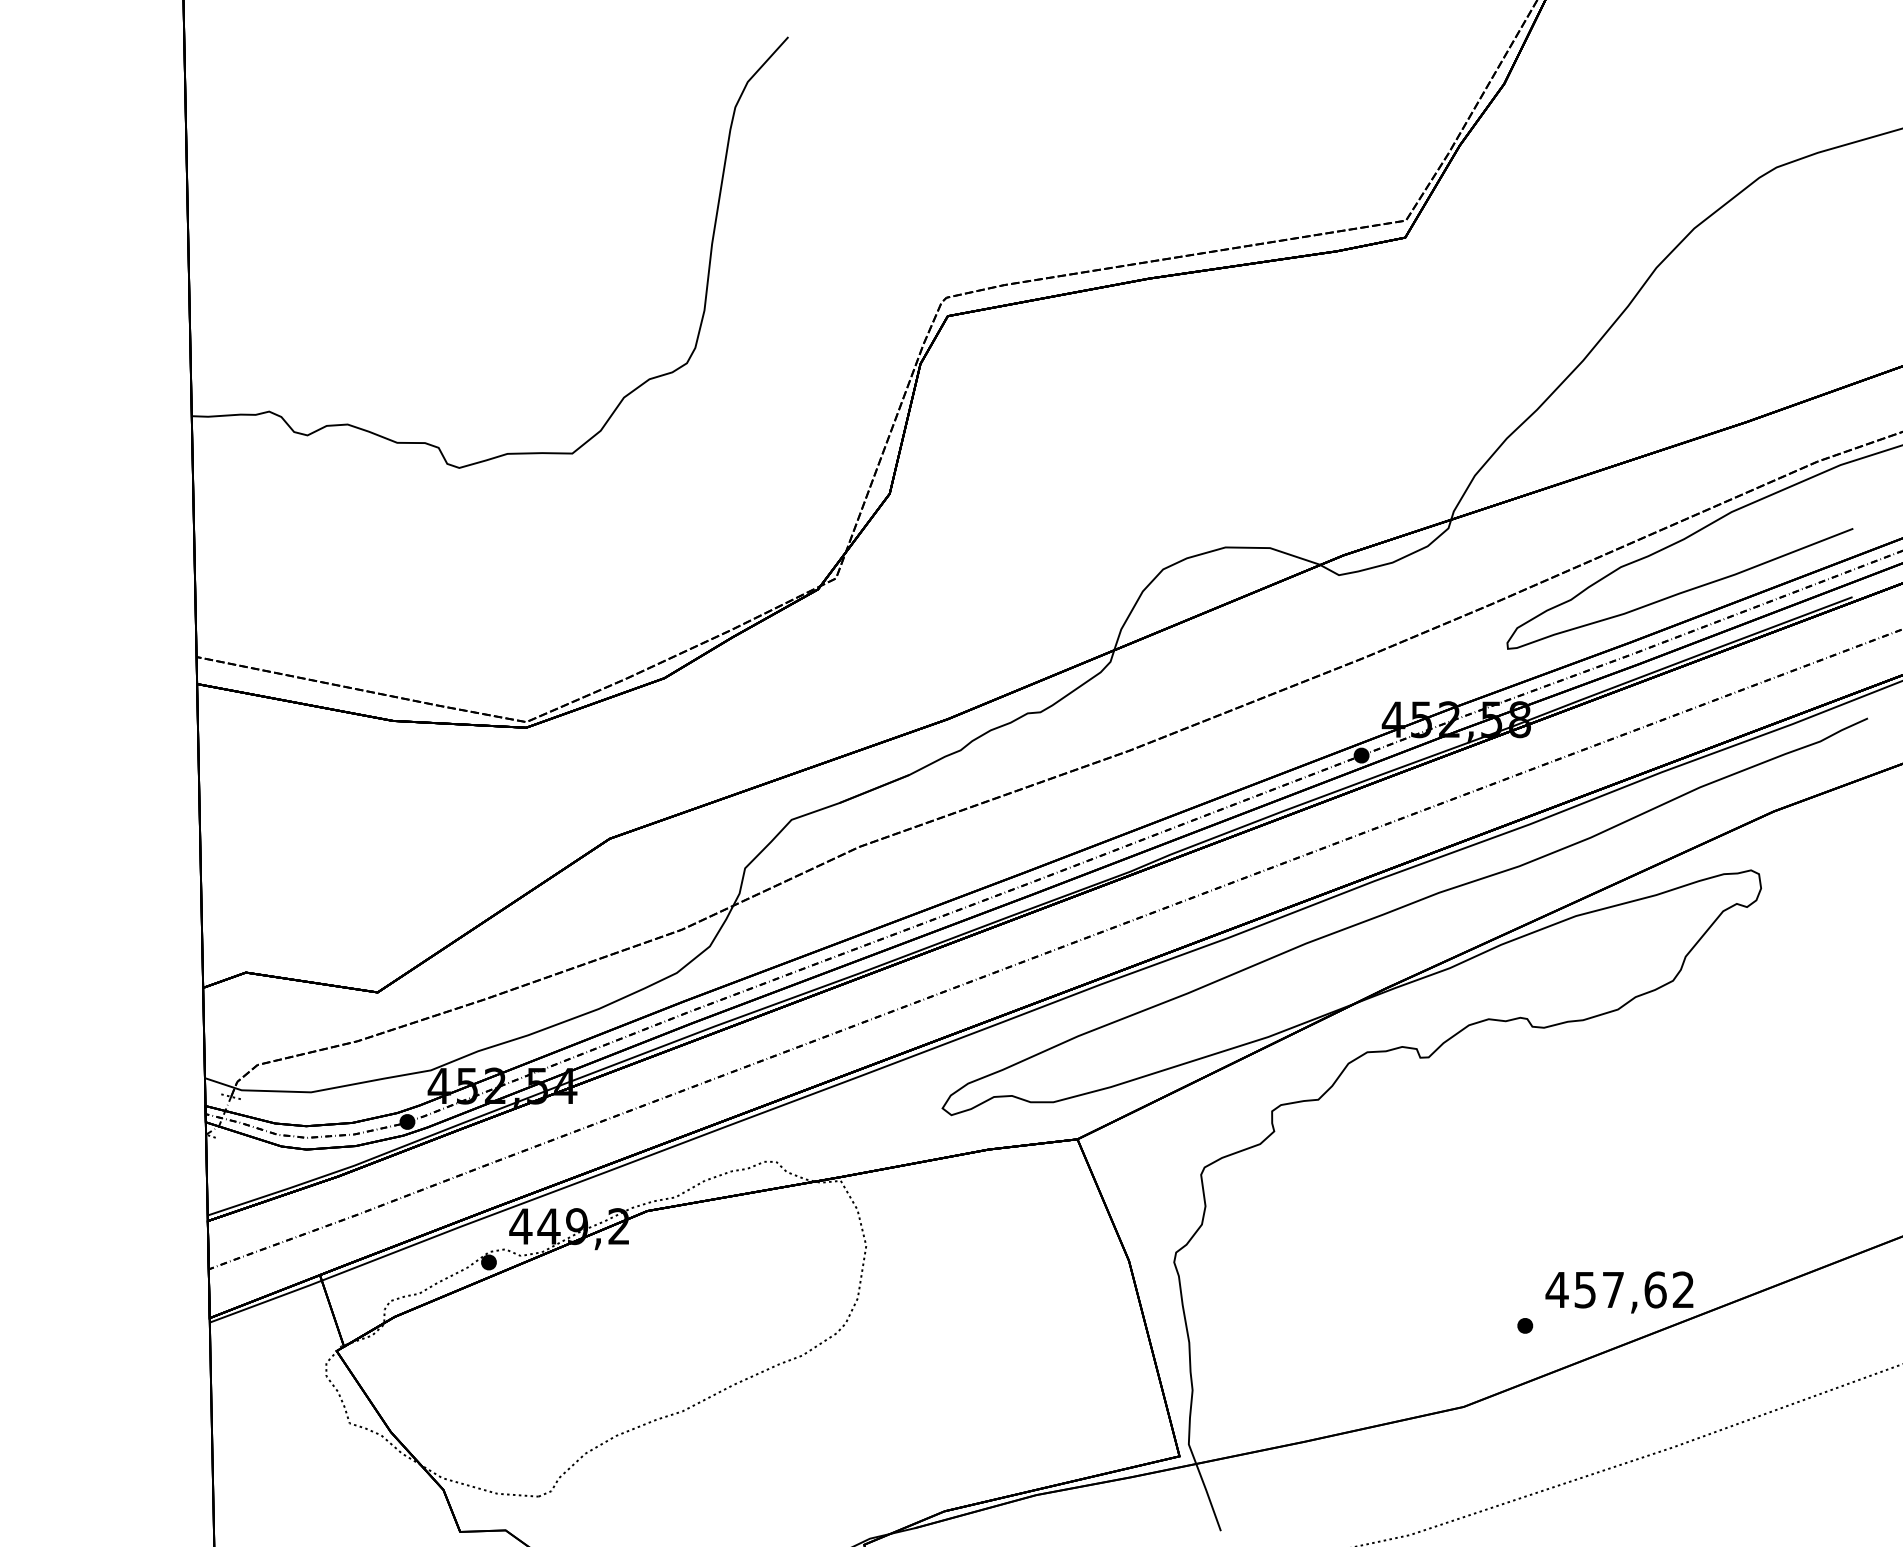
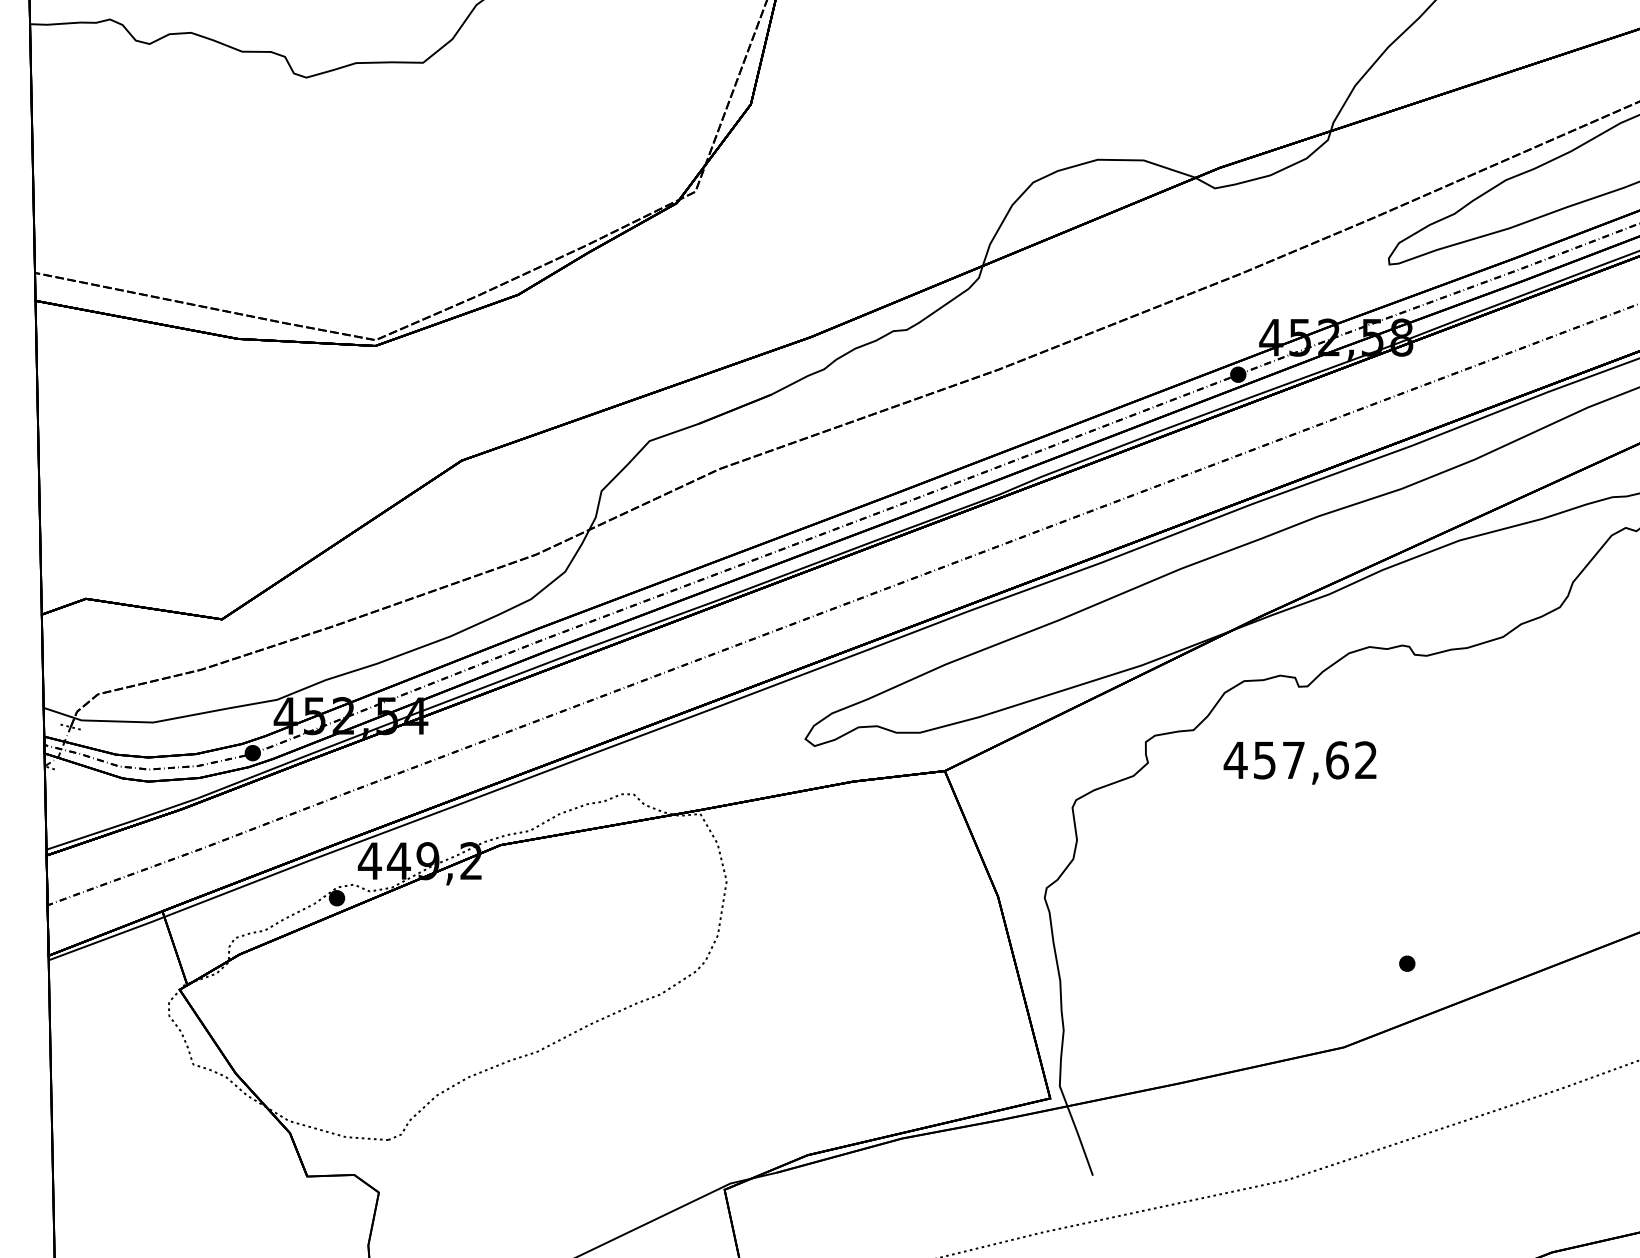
text: (1619, 1292) -> (1300, 762), moved

